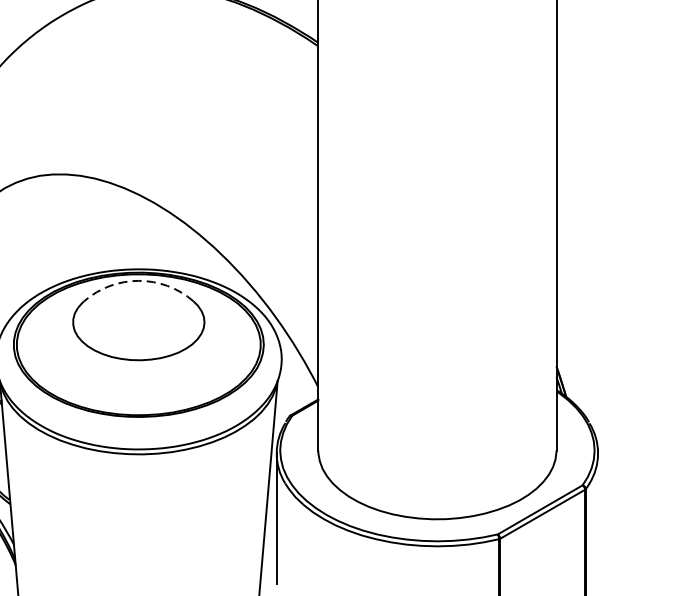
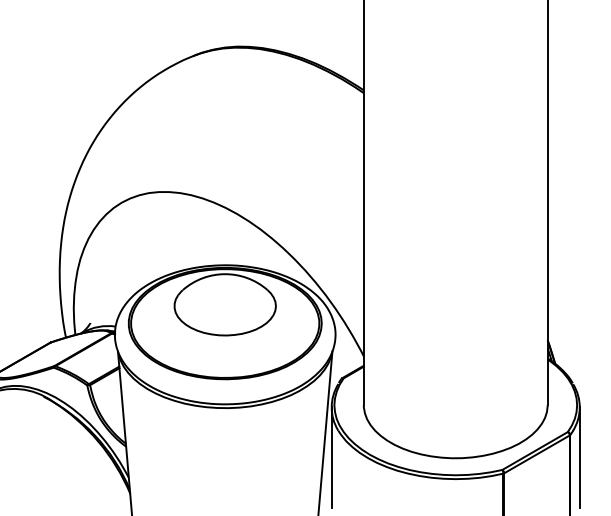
arc: (139, 281) -> (225, 274), dashed -> solid
line: (597, 518) -> (579, 457), added

